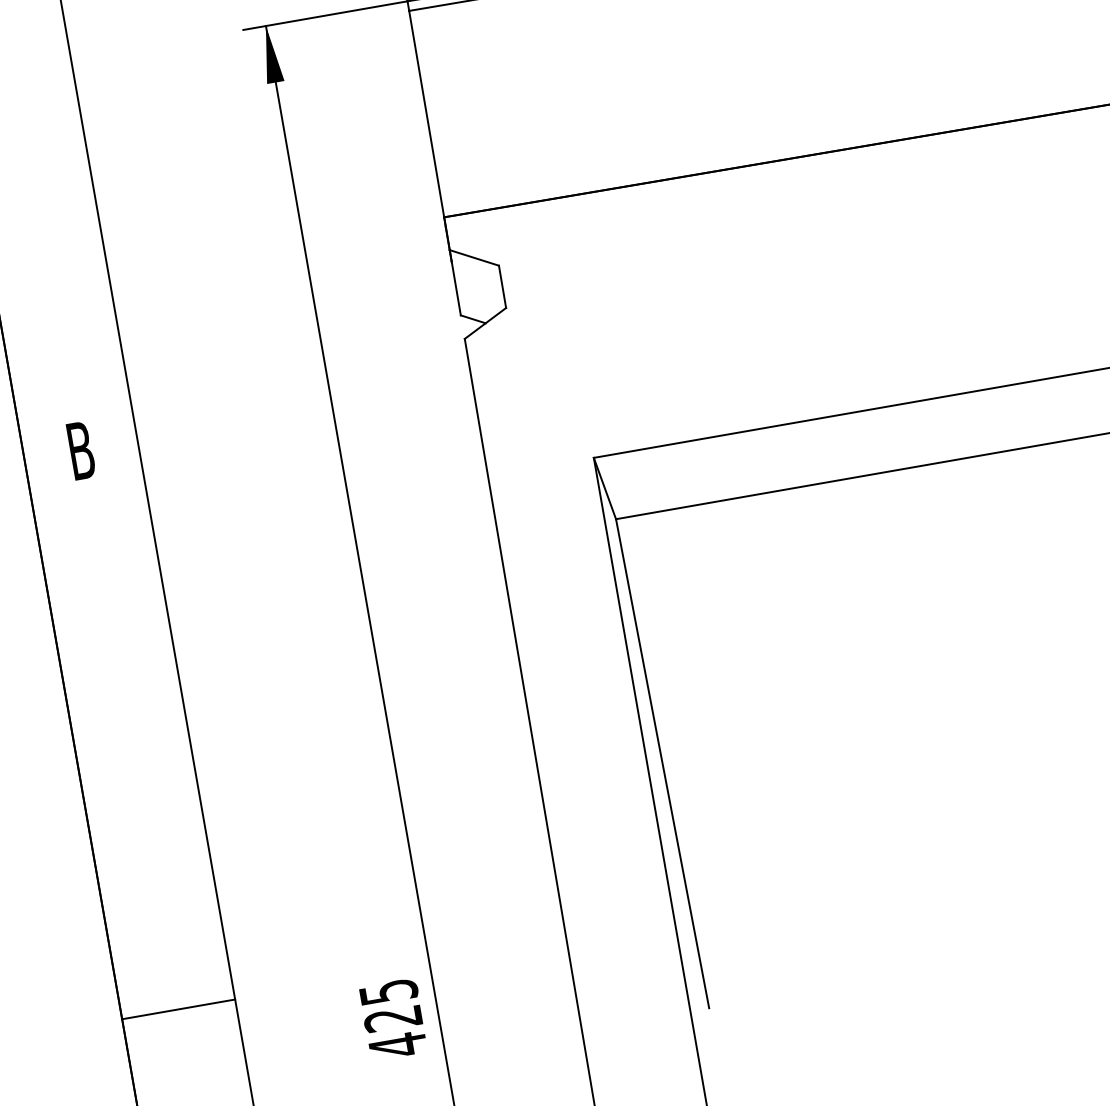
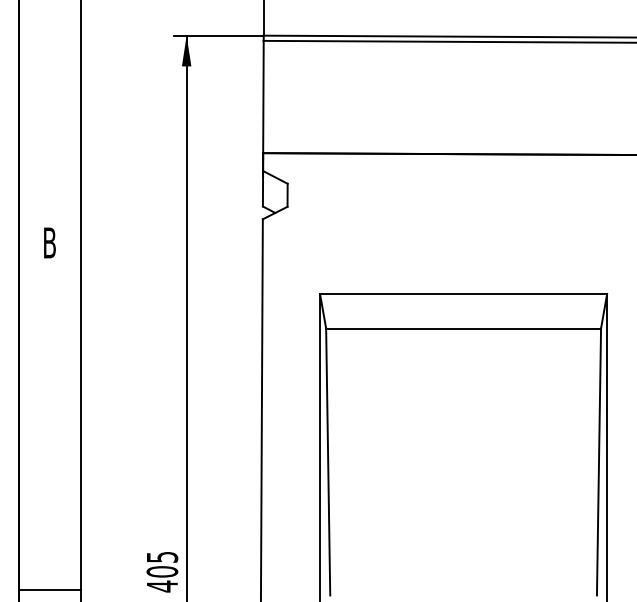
line: (178, 1010) -> (49, 590), moved
text: (393, 1018) -> (162, 571), 425 -> 405

